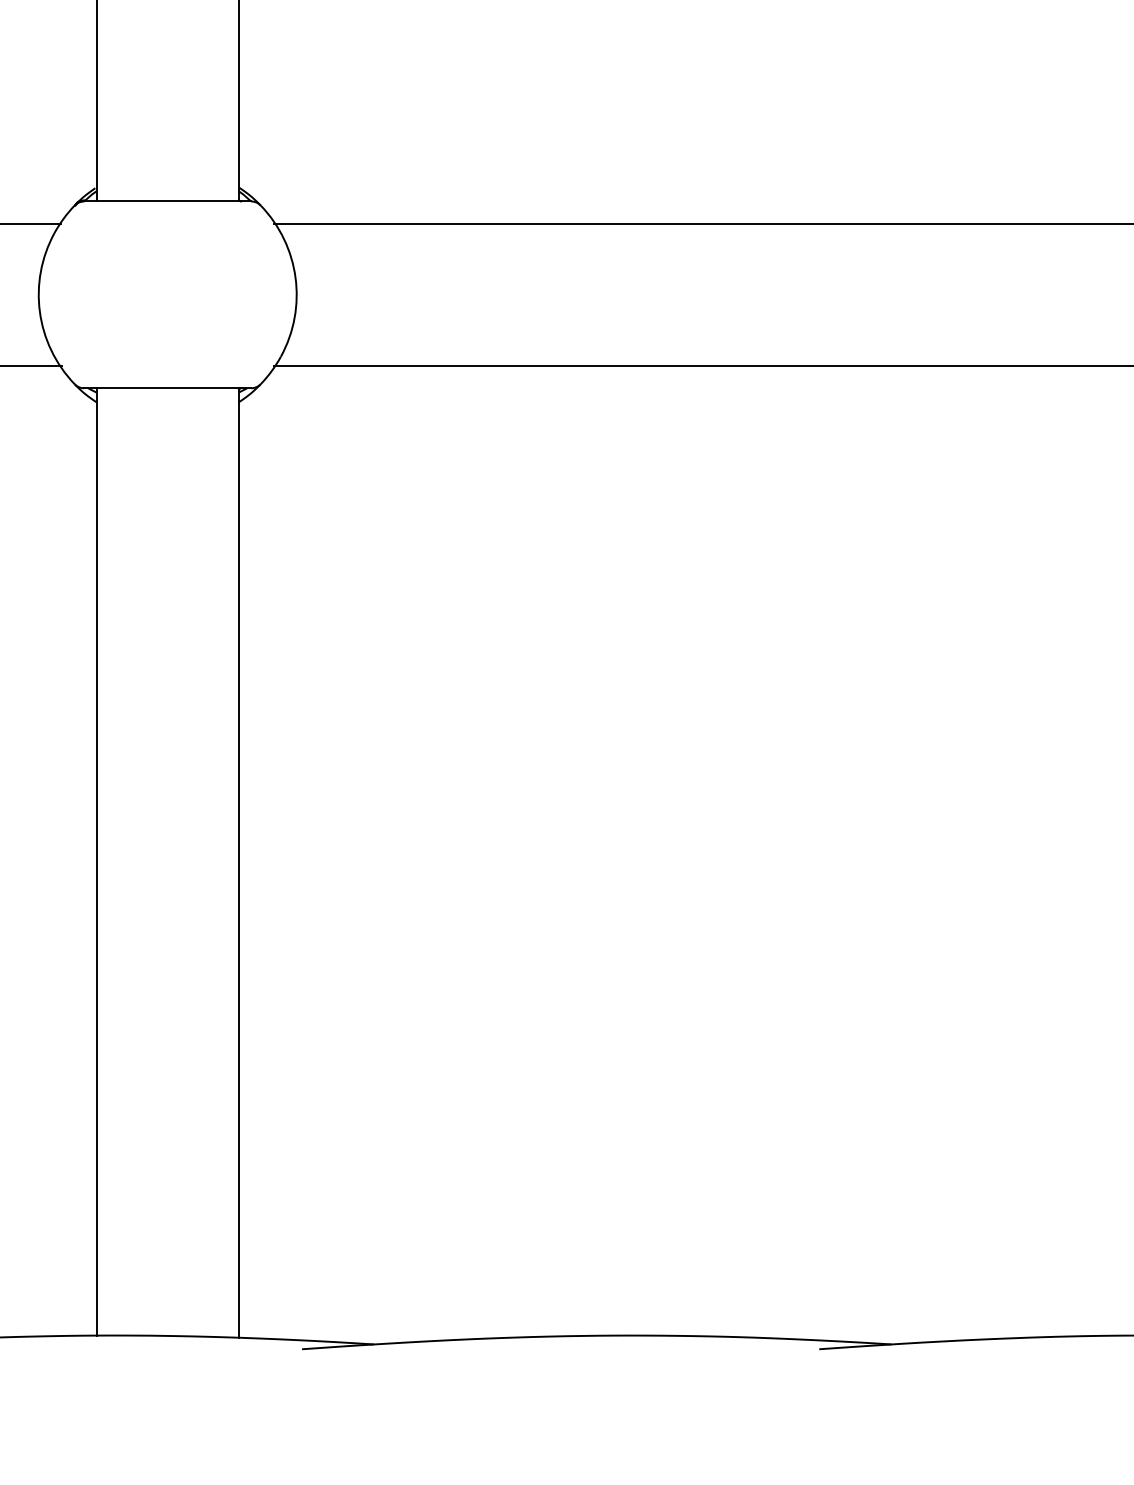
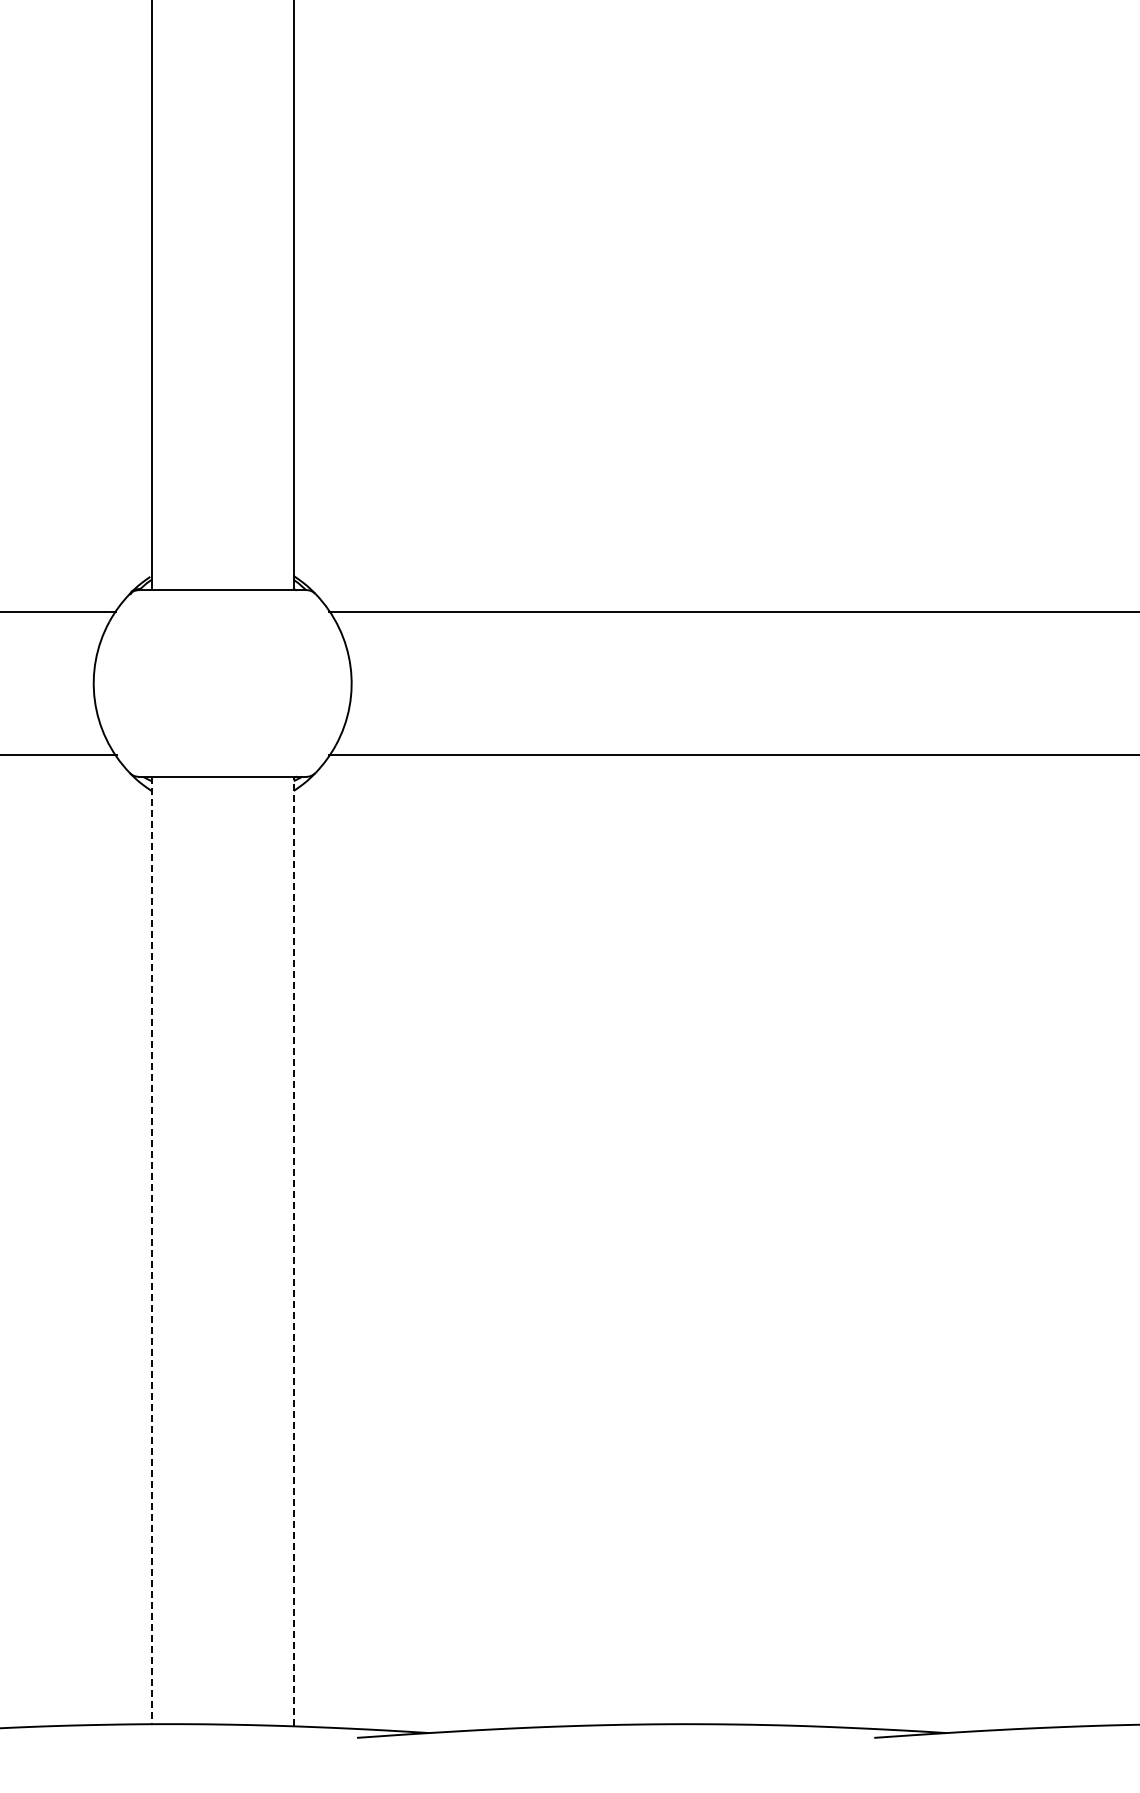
line: (96, 861) -> (151, 1250), solid -> dashed
line: (238, 862) -> (293, 1251), solid -> dashed

